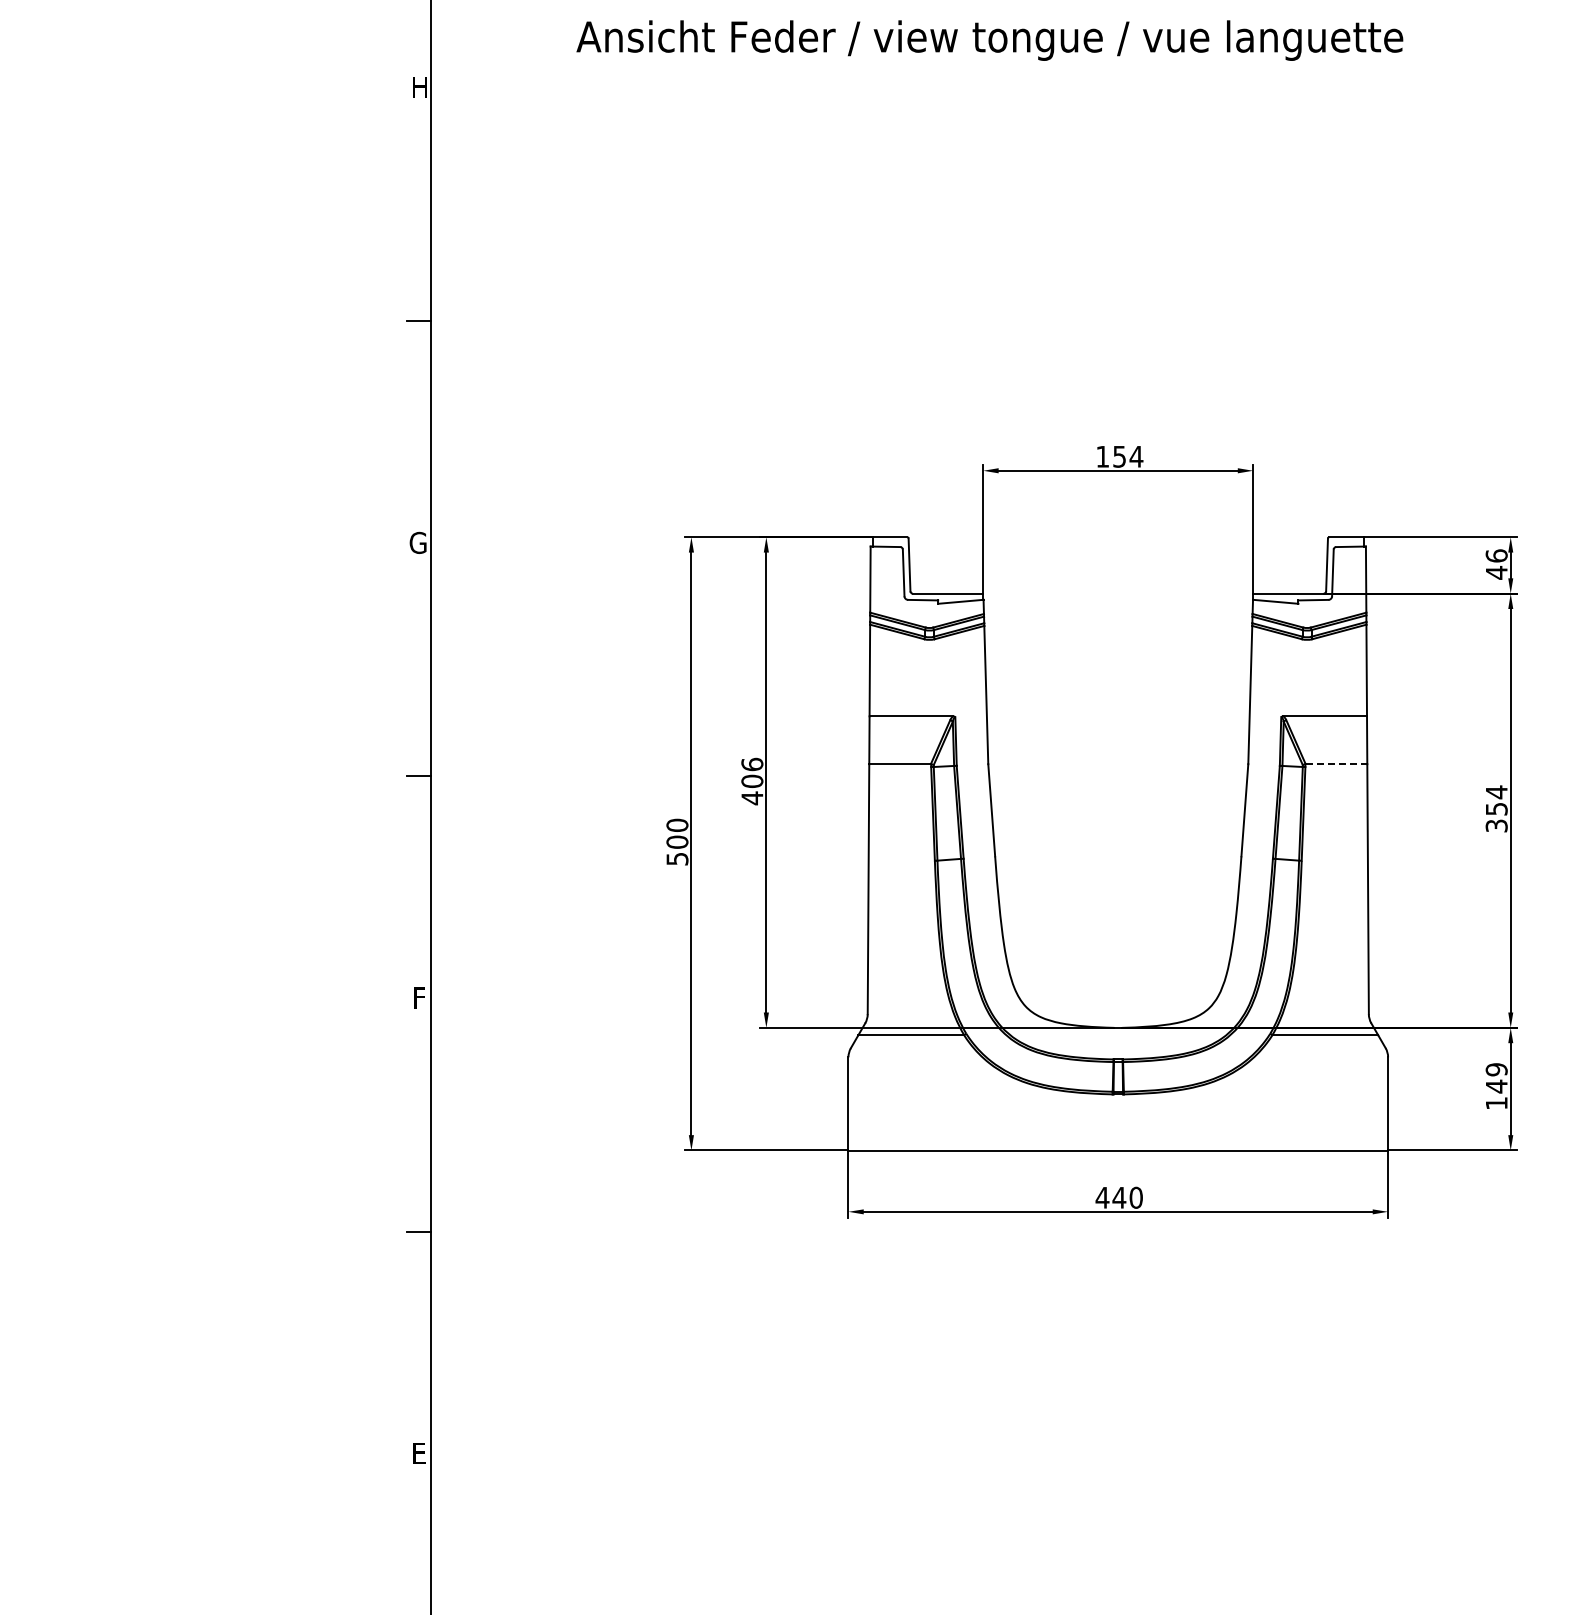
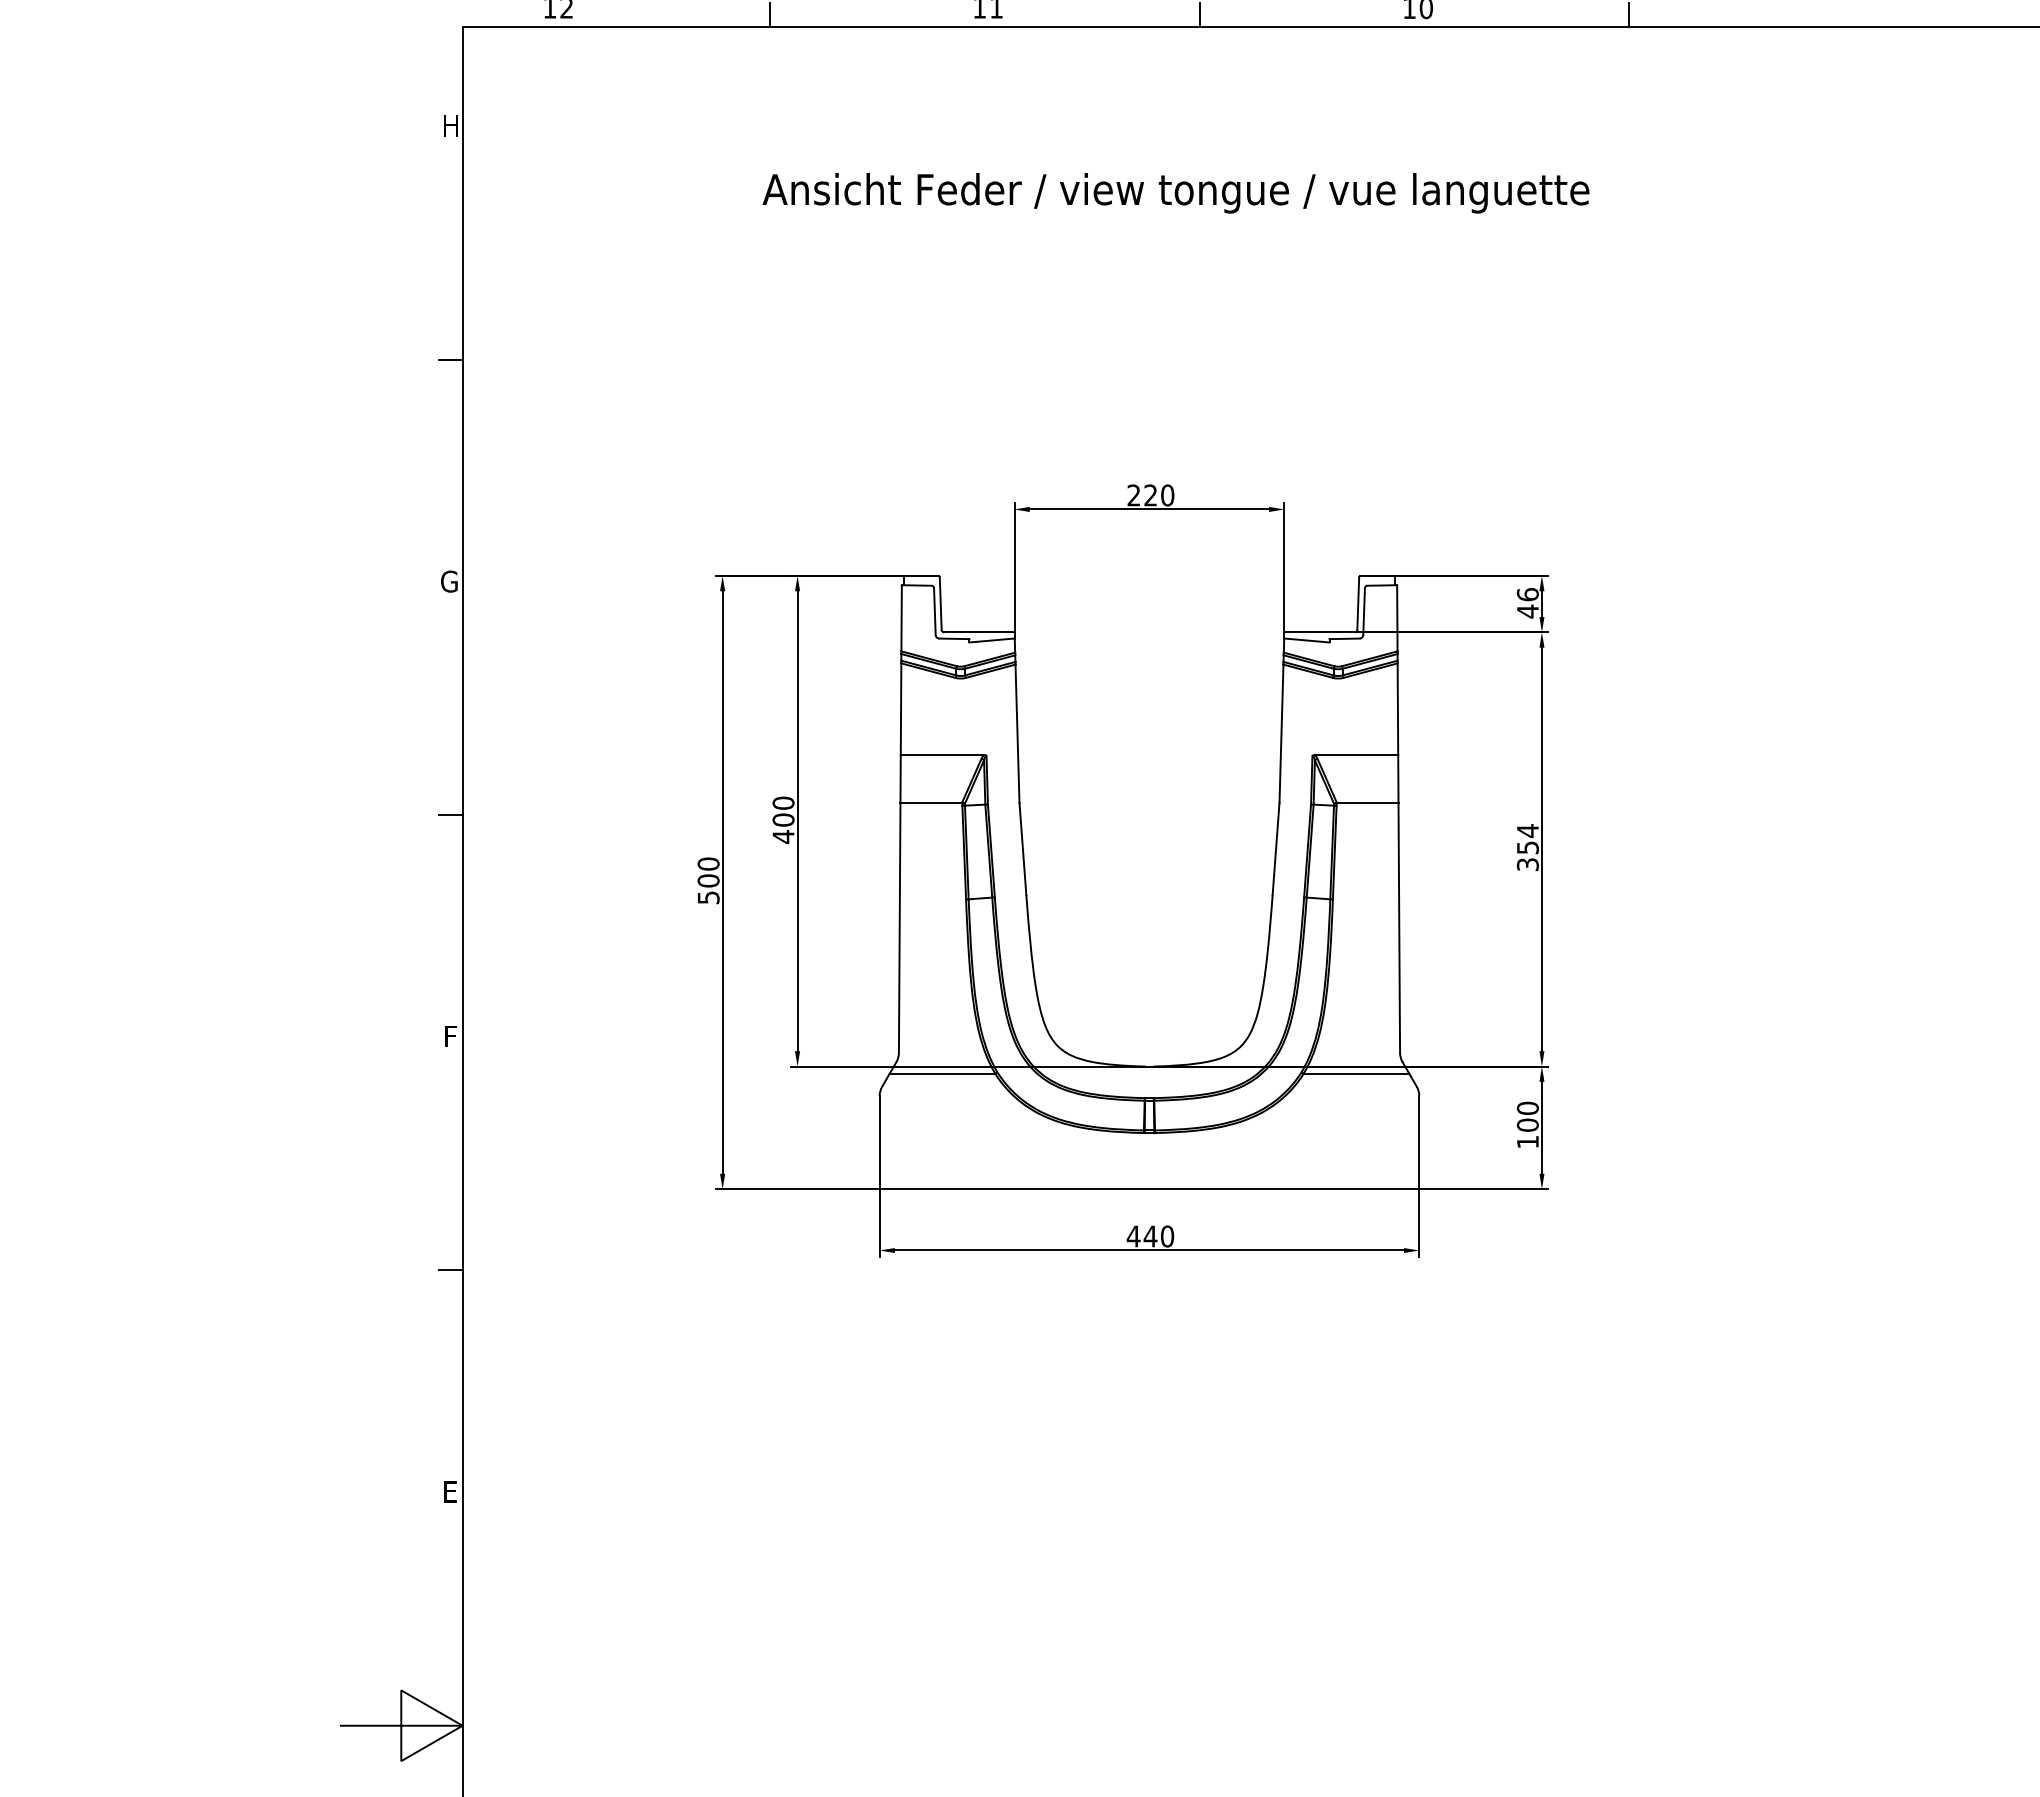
text: (989, 40) -> (1175, 193), moved
text: (1119, 456) -> (1150, 495), 154 -> 220
text: (752, 763) -> (783, 802), 406 -> 400
line: (1336, 763) -> (1367, 802), dashed -> solid
text: (1496, 1077) -> (1527, 1116), 149 -> 100

